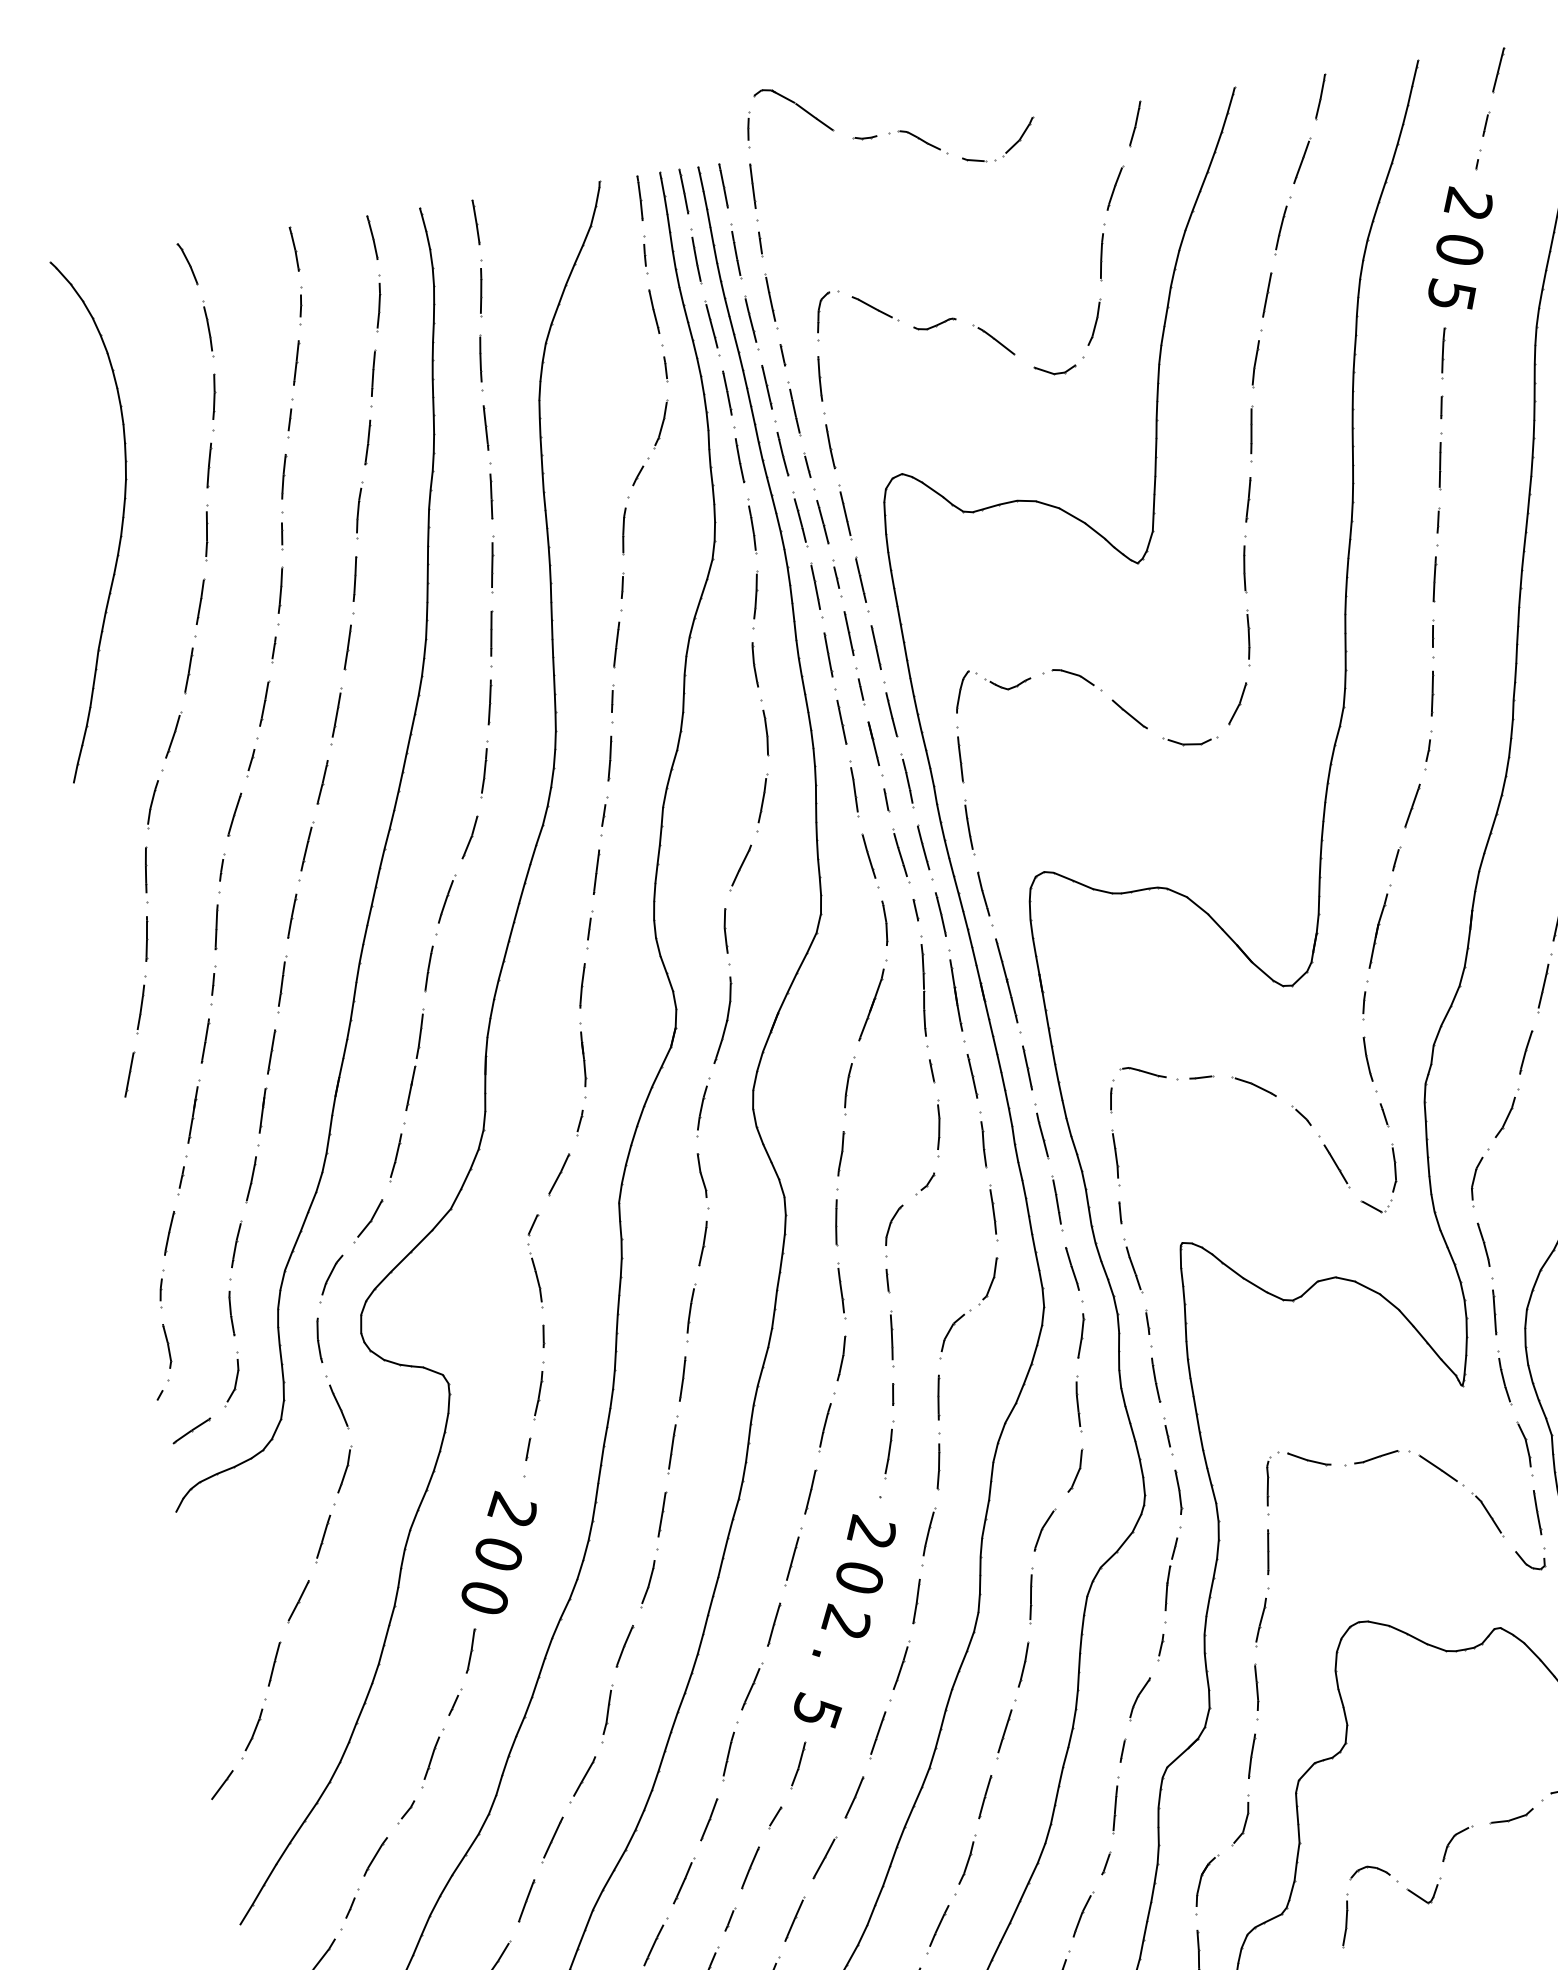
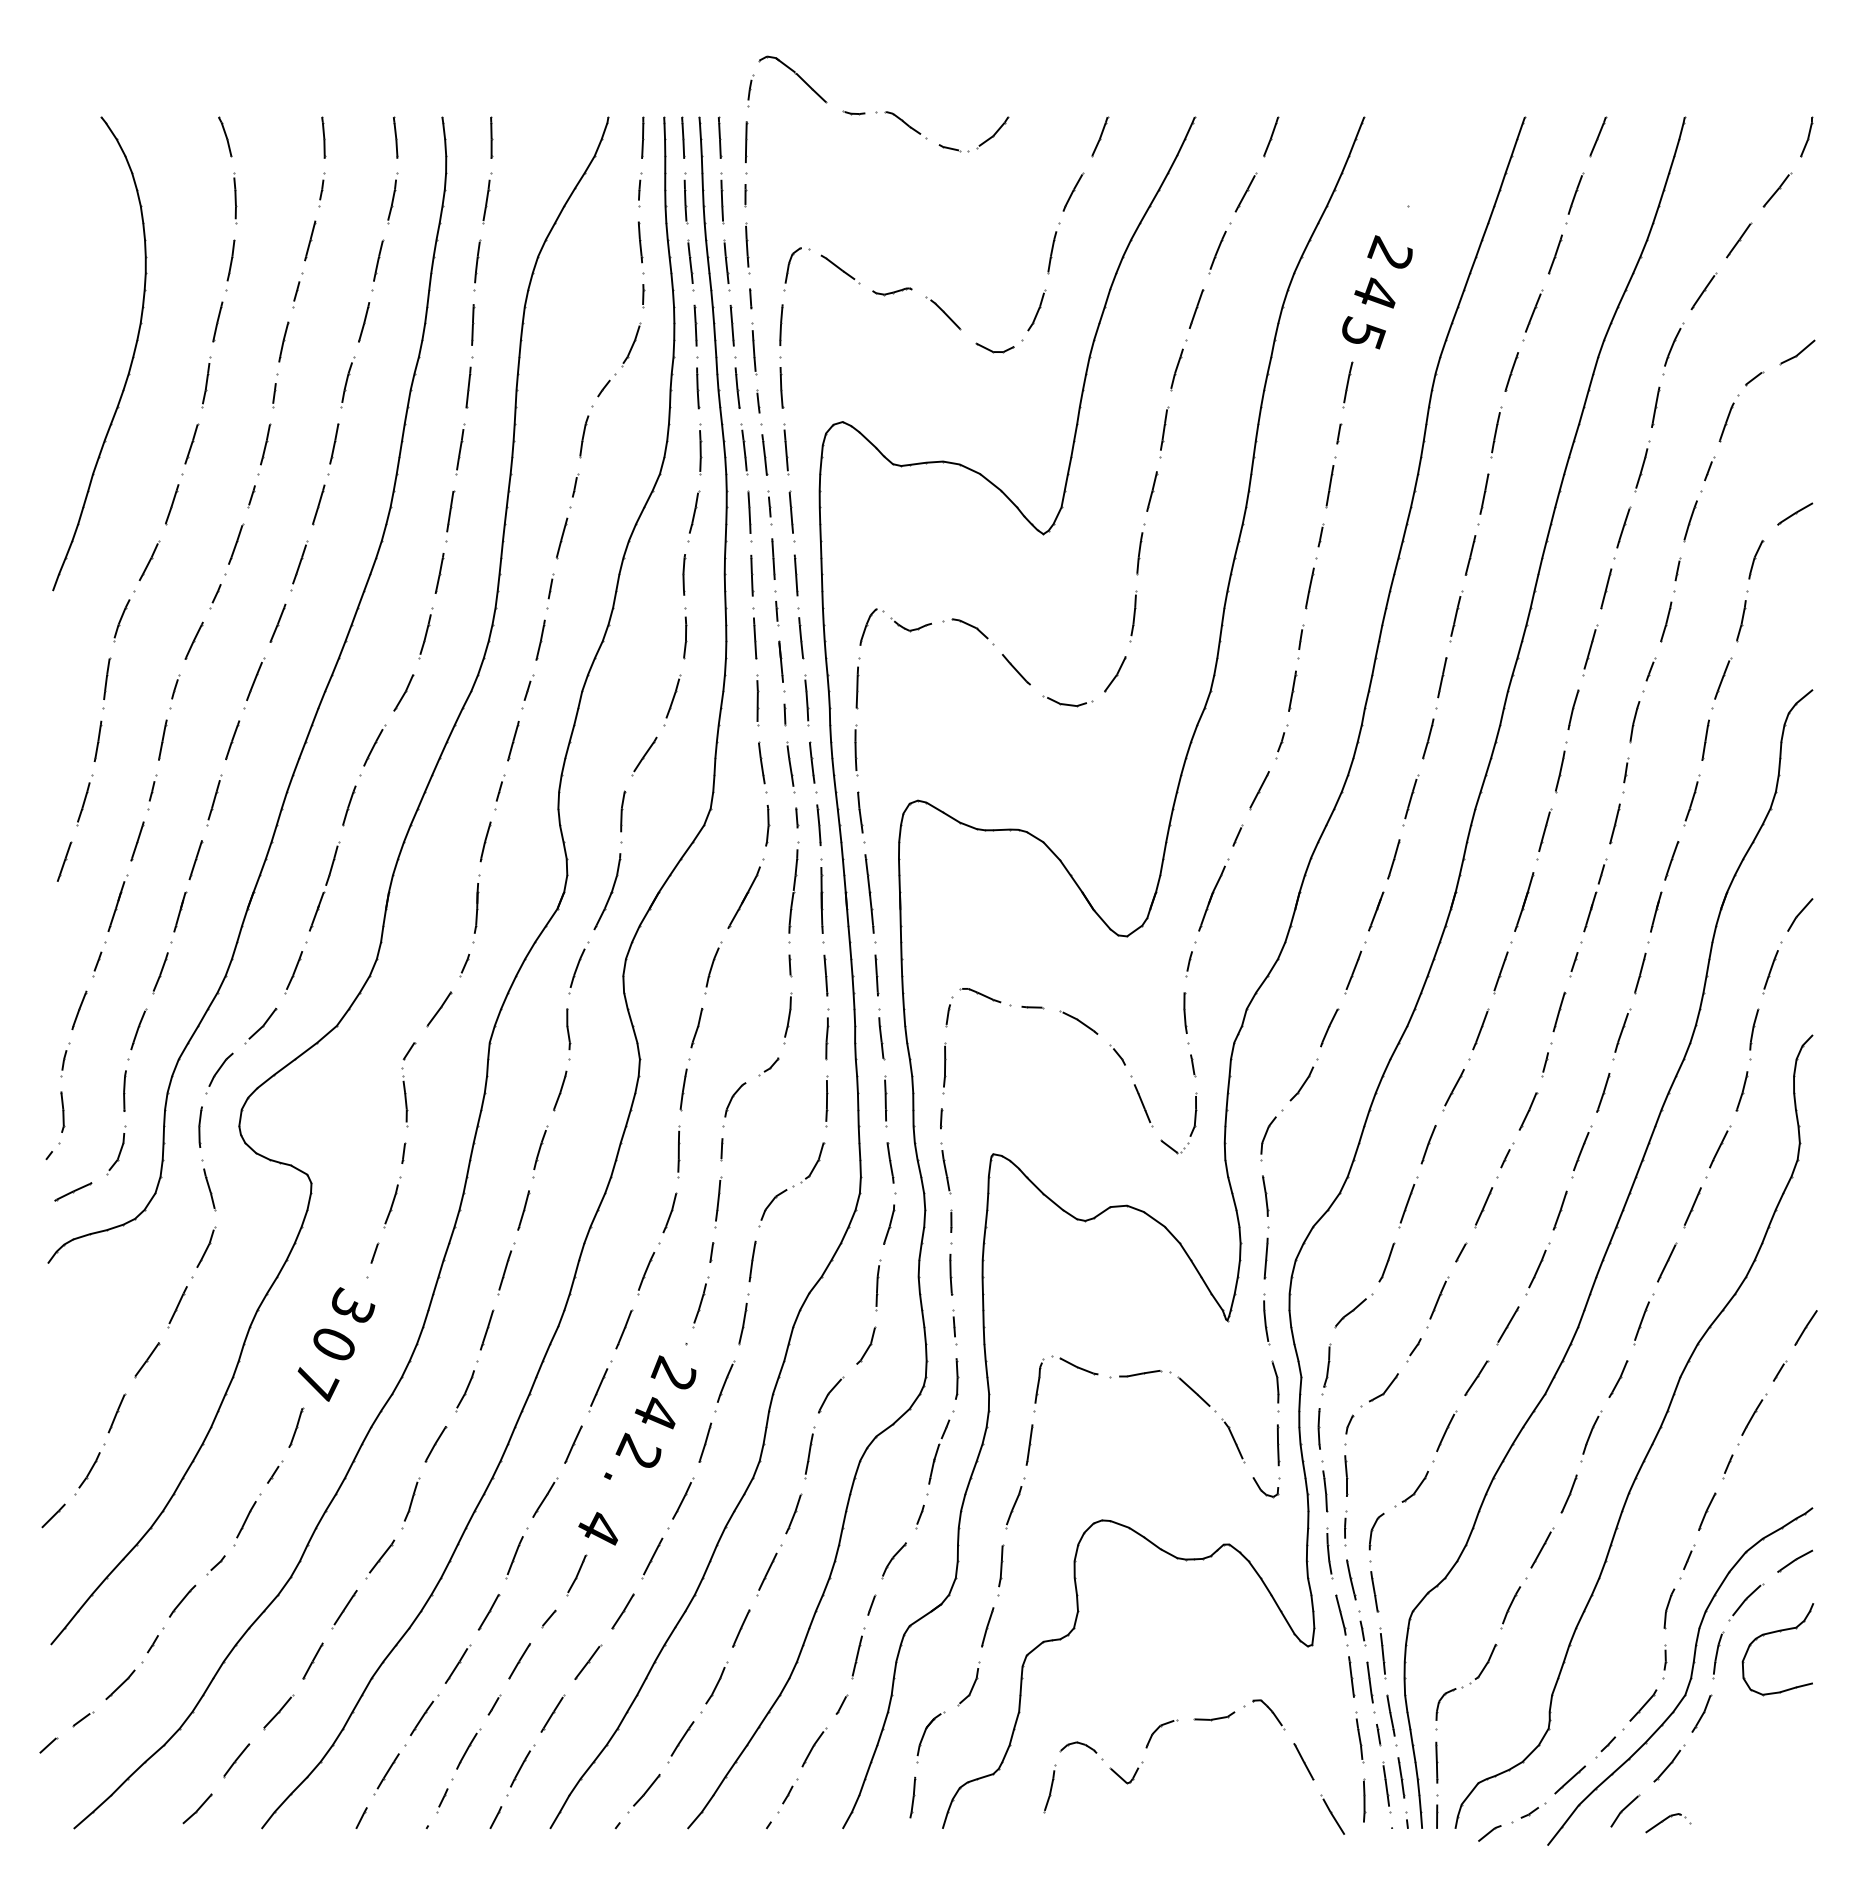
part: (1489, 108) -> (1422, 170), removed
text: (1458, 248) -> (1375, 292), 0 -> 4
text: (512, 1508) -> (352, 1304), 2 -> 3
text: (859, 1577) -> (656, 1413), 0 -> 4
text: (487, 1599) -> (317, 1383), 0 -> 7
text: (816, 1710) -> (600, 1527), 5 -> 4

